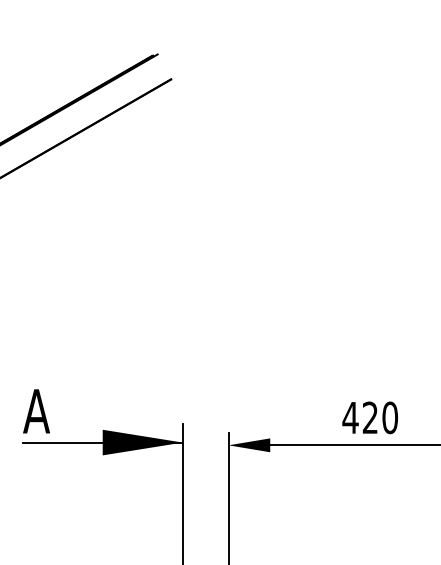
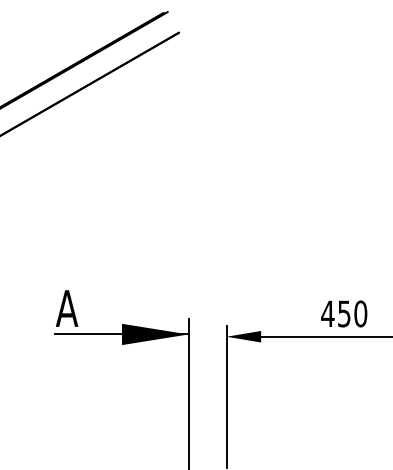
text: (370, 417) -> (344, 313), 420 -> 450

